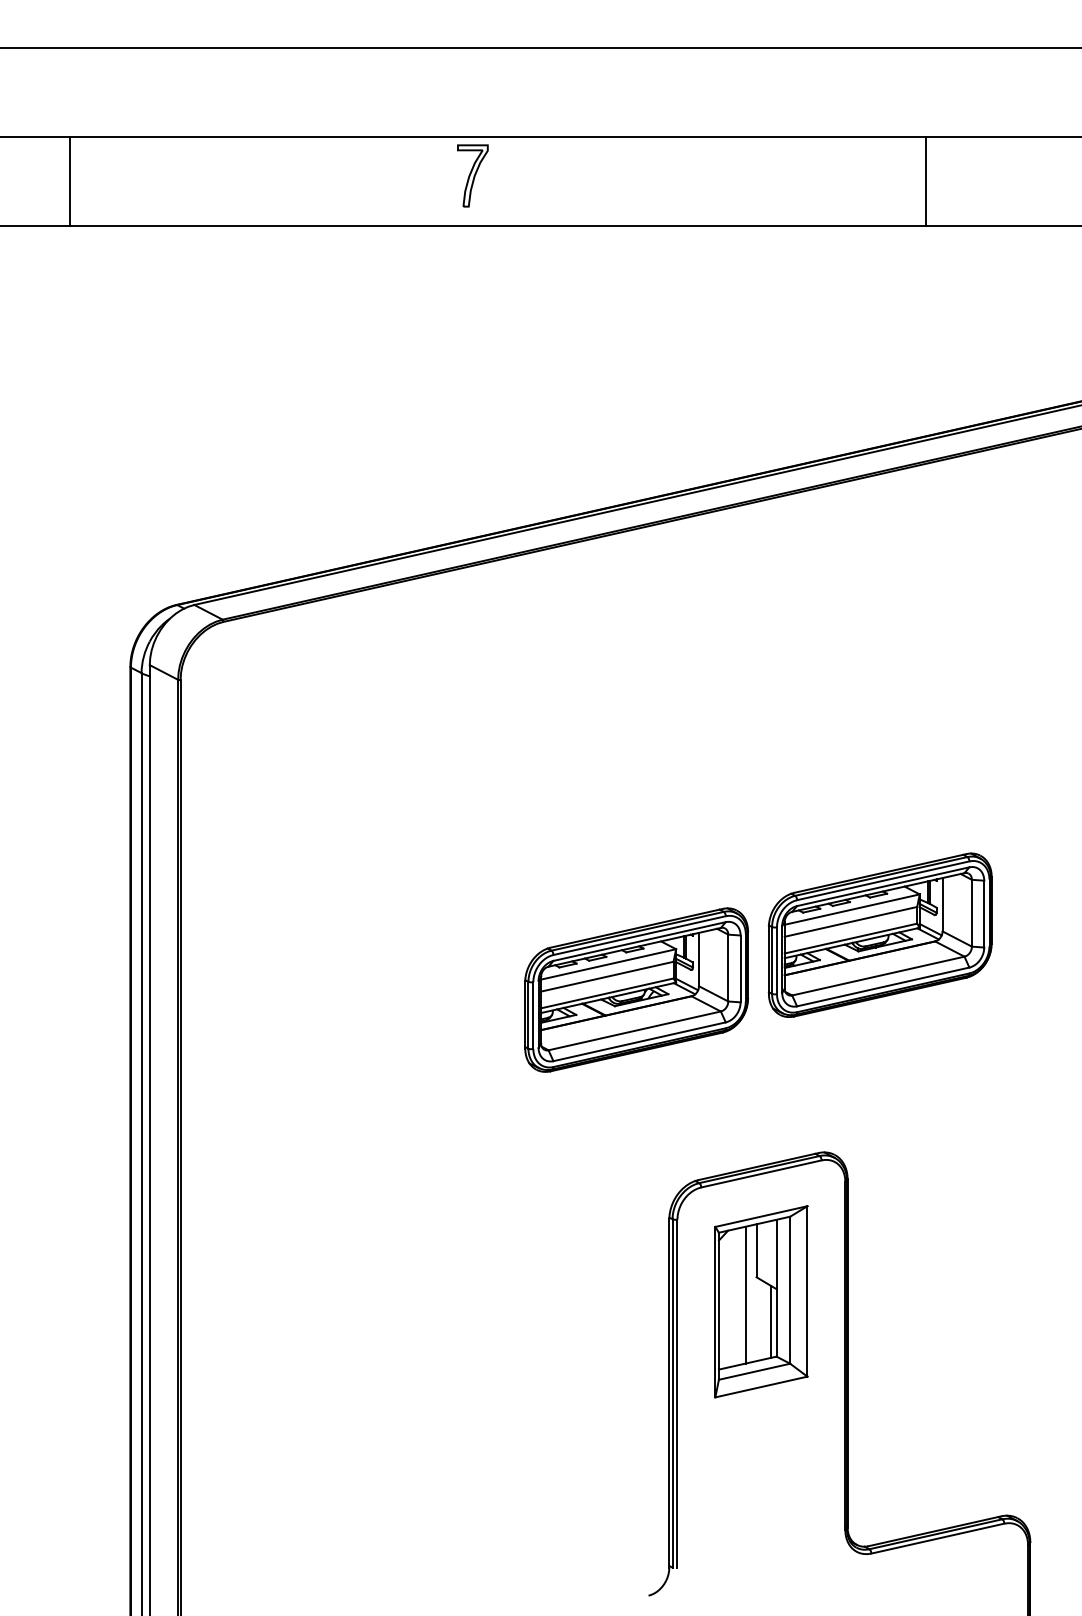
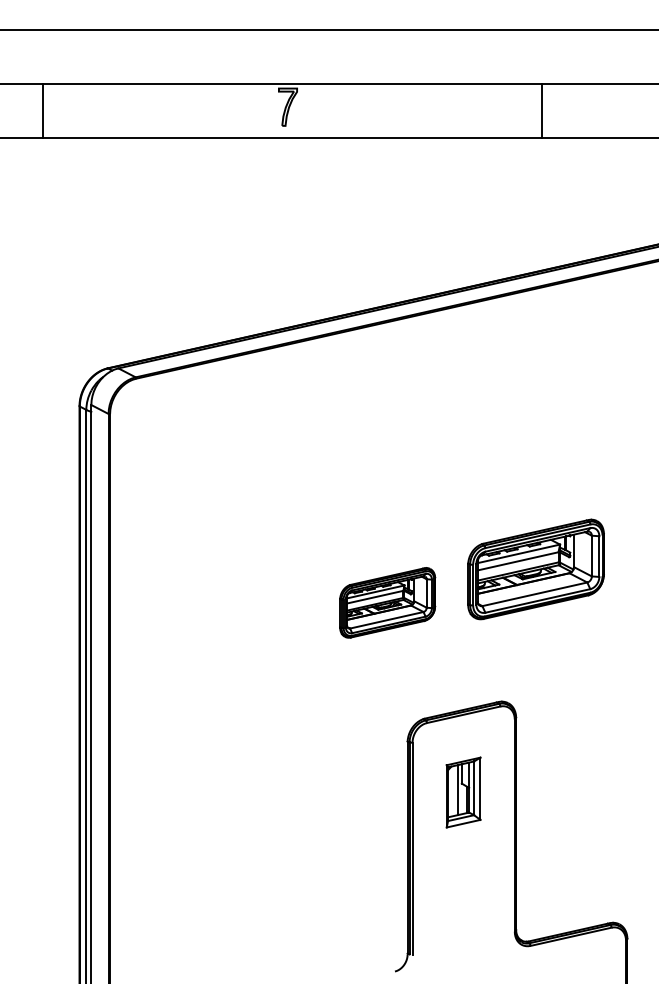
line: (925, 181) -> (541, 110), moved
part: (636, 989) -> (387, 602), size x0.7
part: (761, 1301) -> (463, 792), size x0.6

